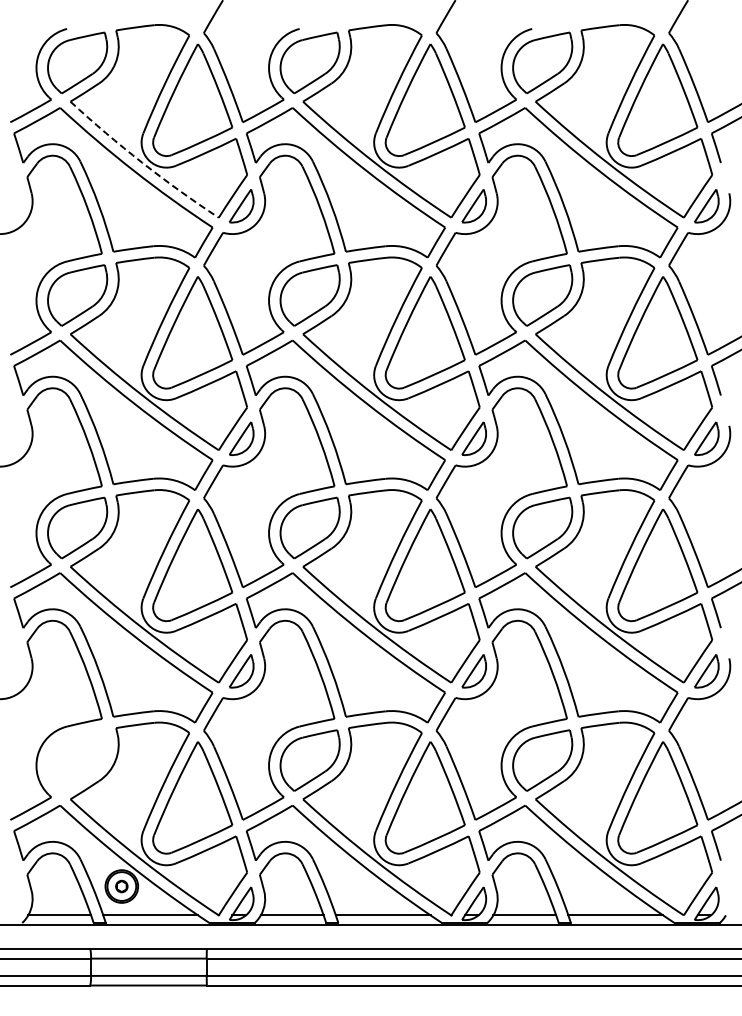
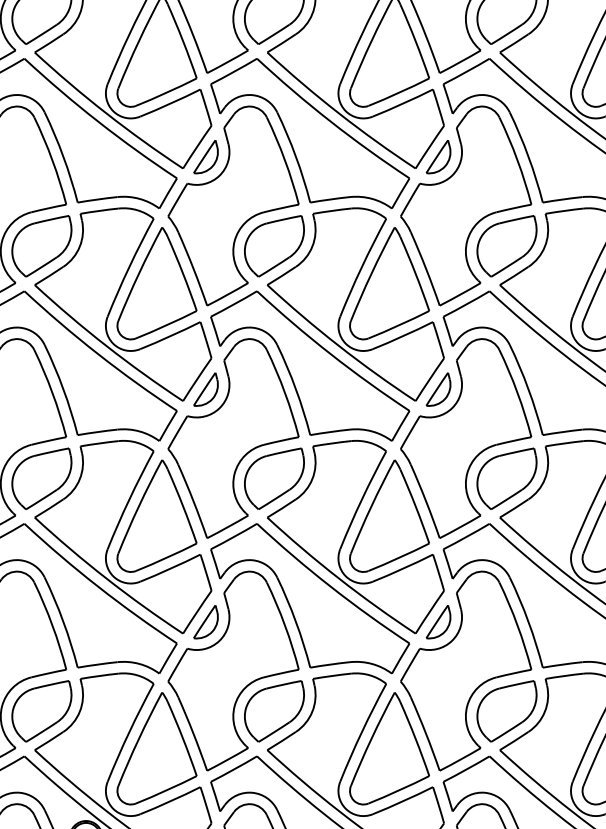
arc: (142, 162) -> (106, 113), dashed -> solid
part: (77, 760) -> (41, 711), added

